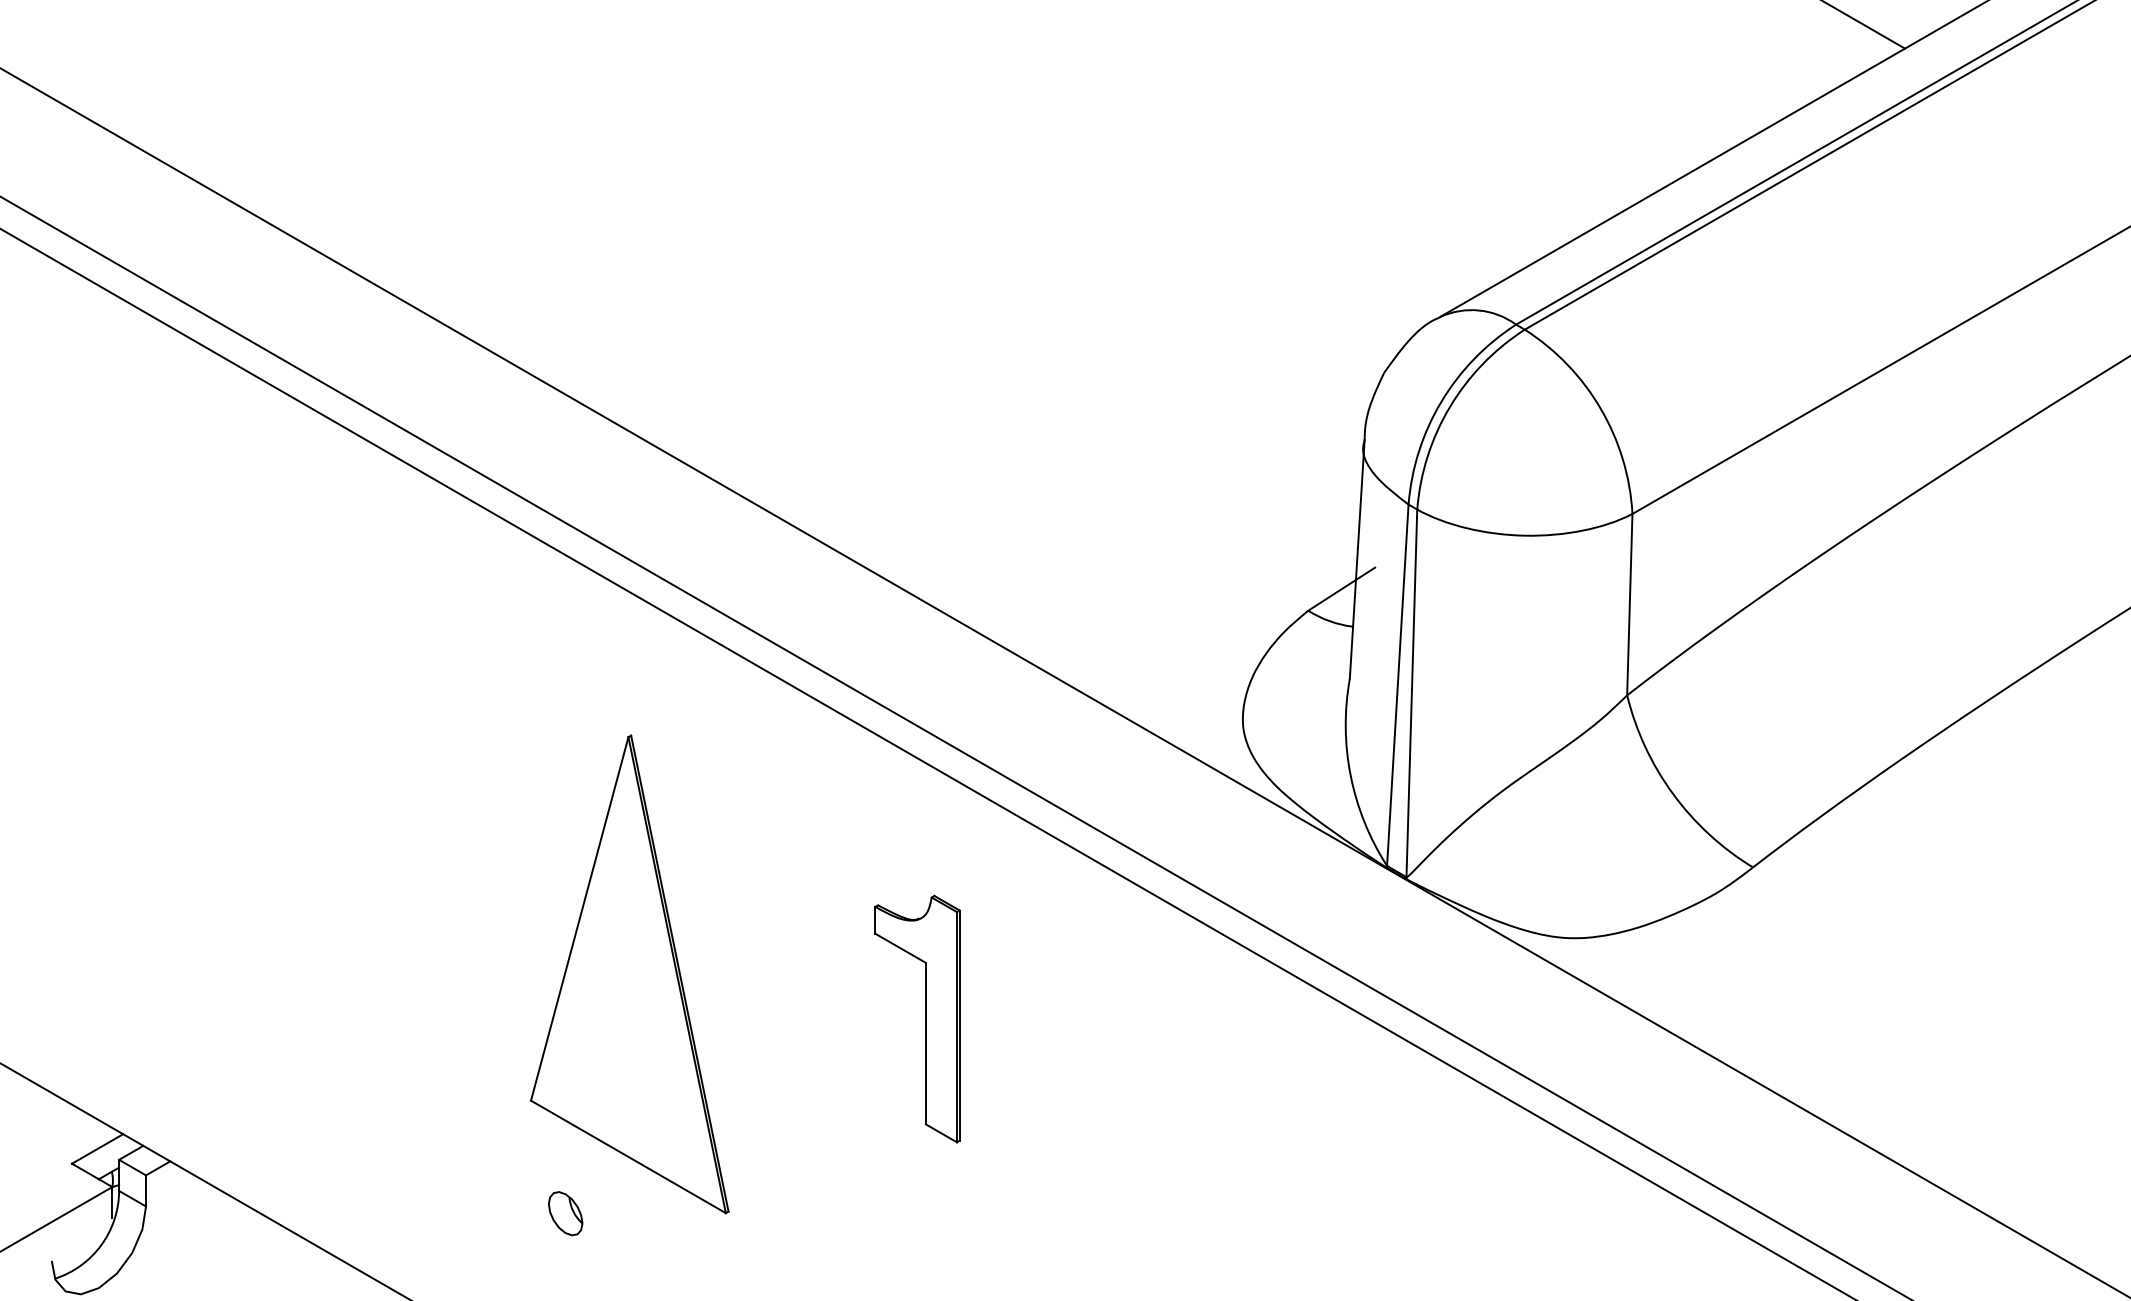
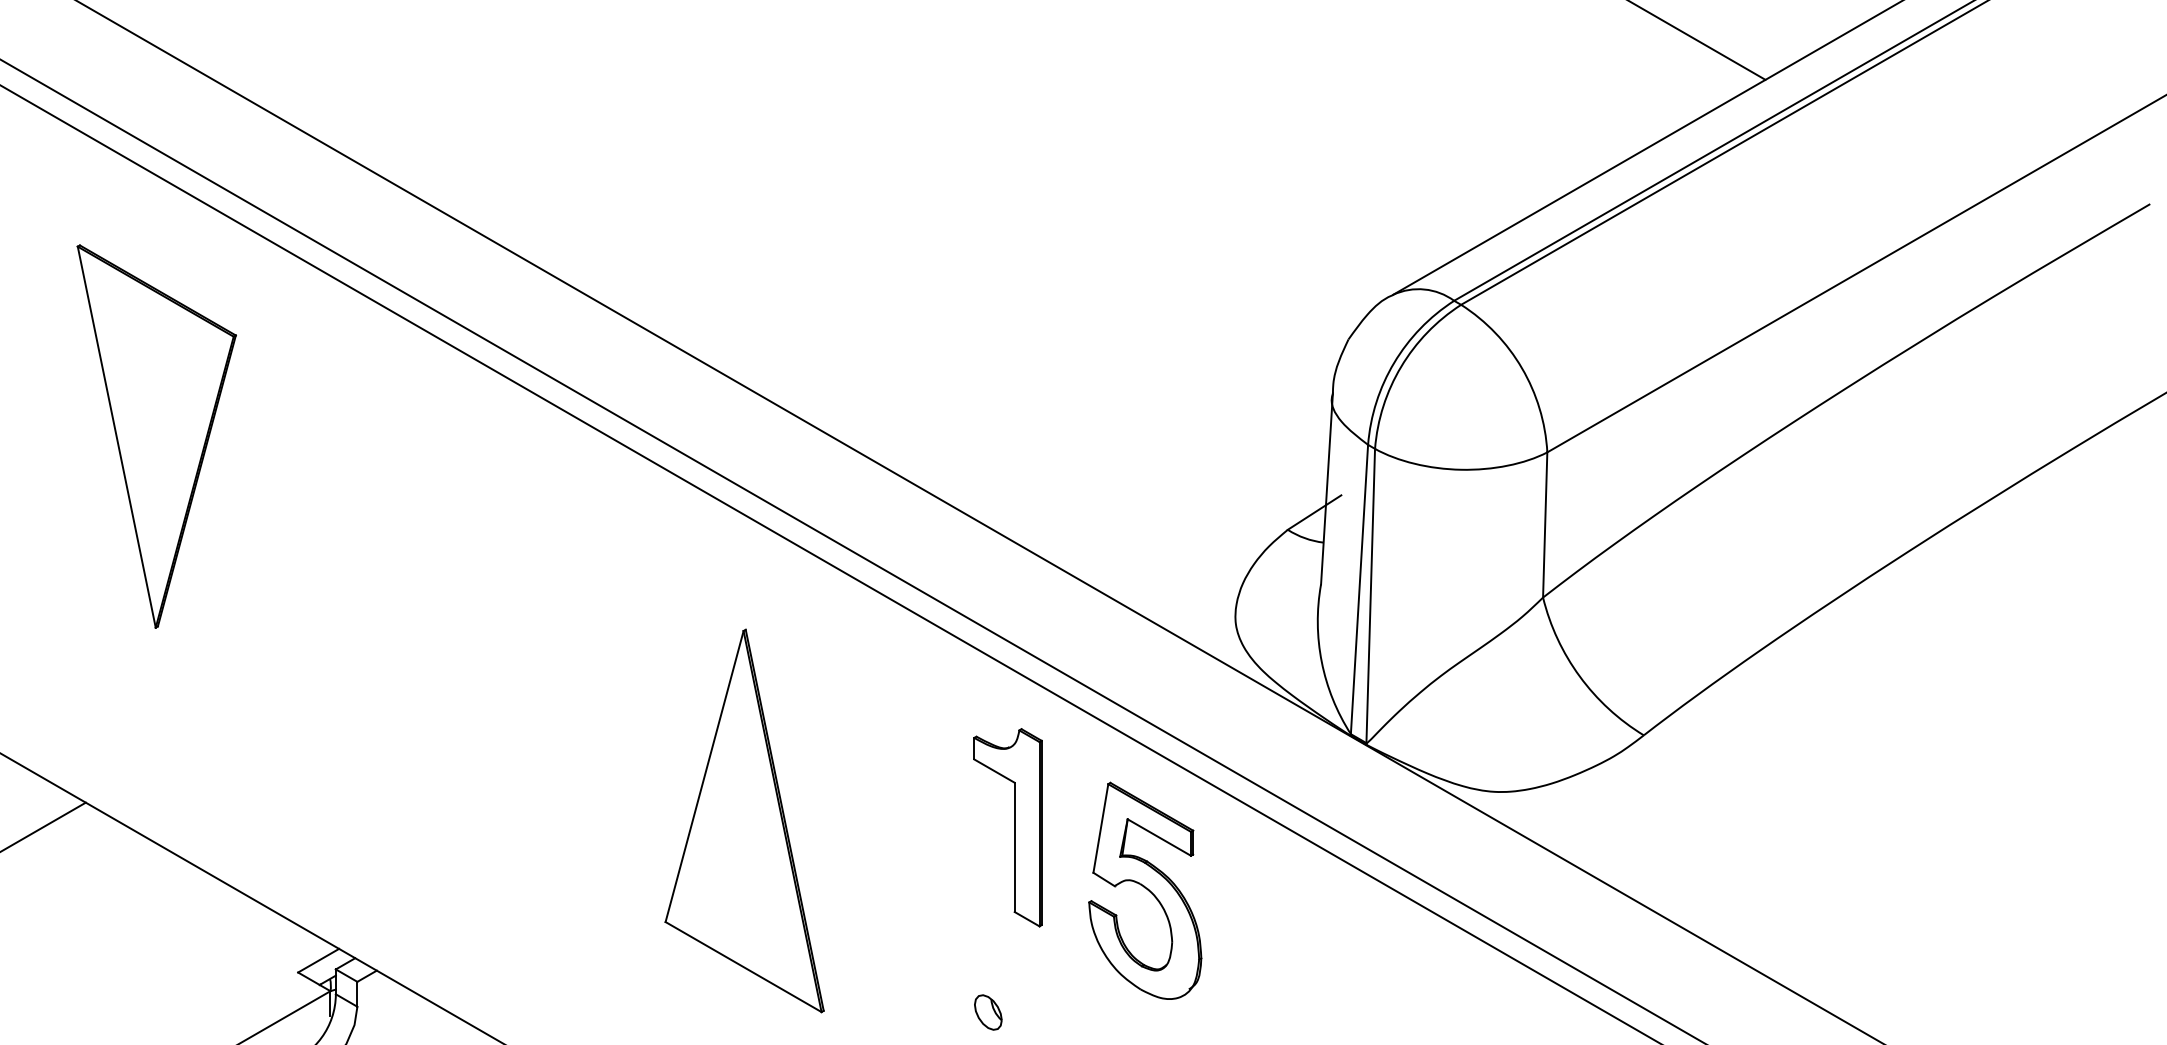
part: (925, 1018) -> (1014, 827), moved
part: (1130, 1061) -> (1145, 890), added
part: (565, 1213) -> (988, 1012), moved

